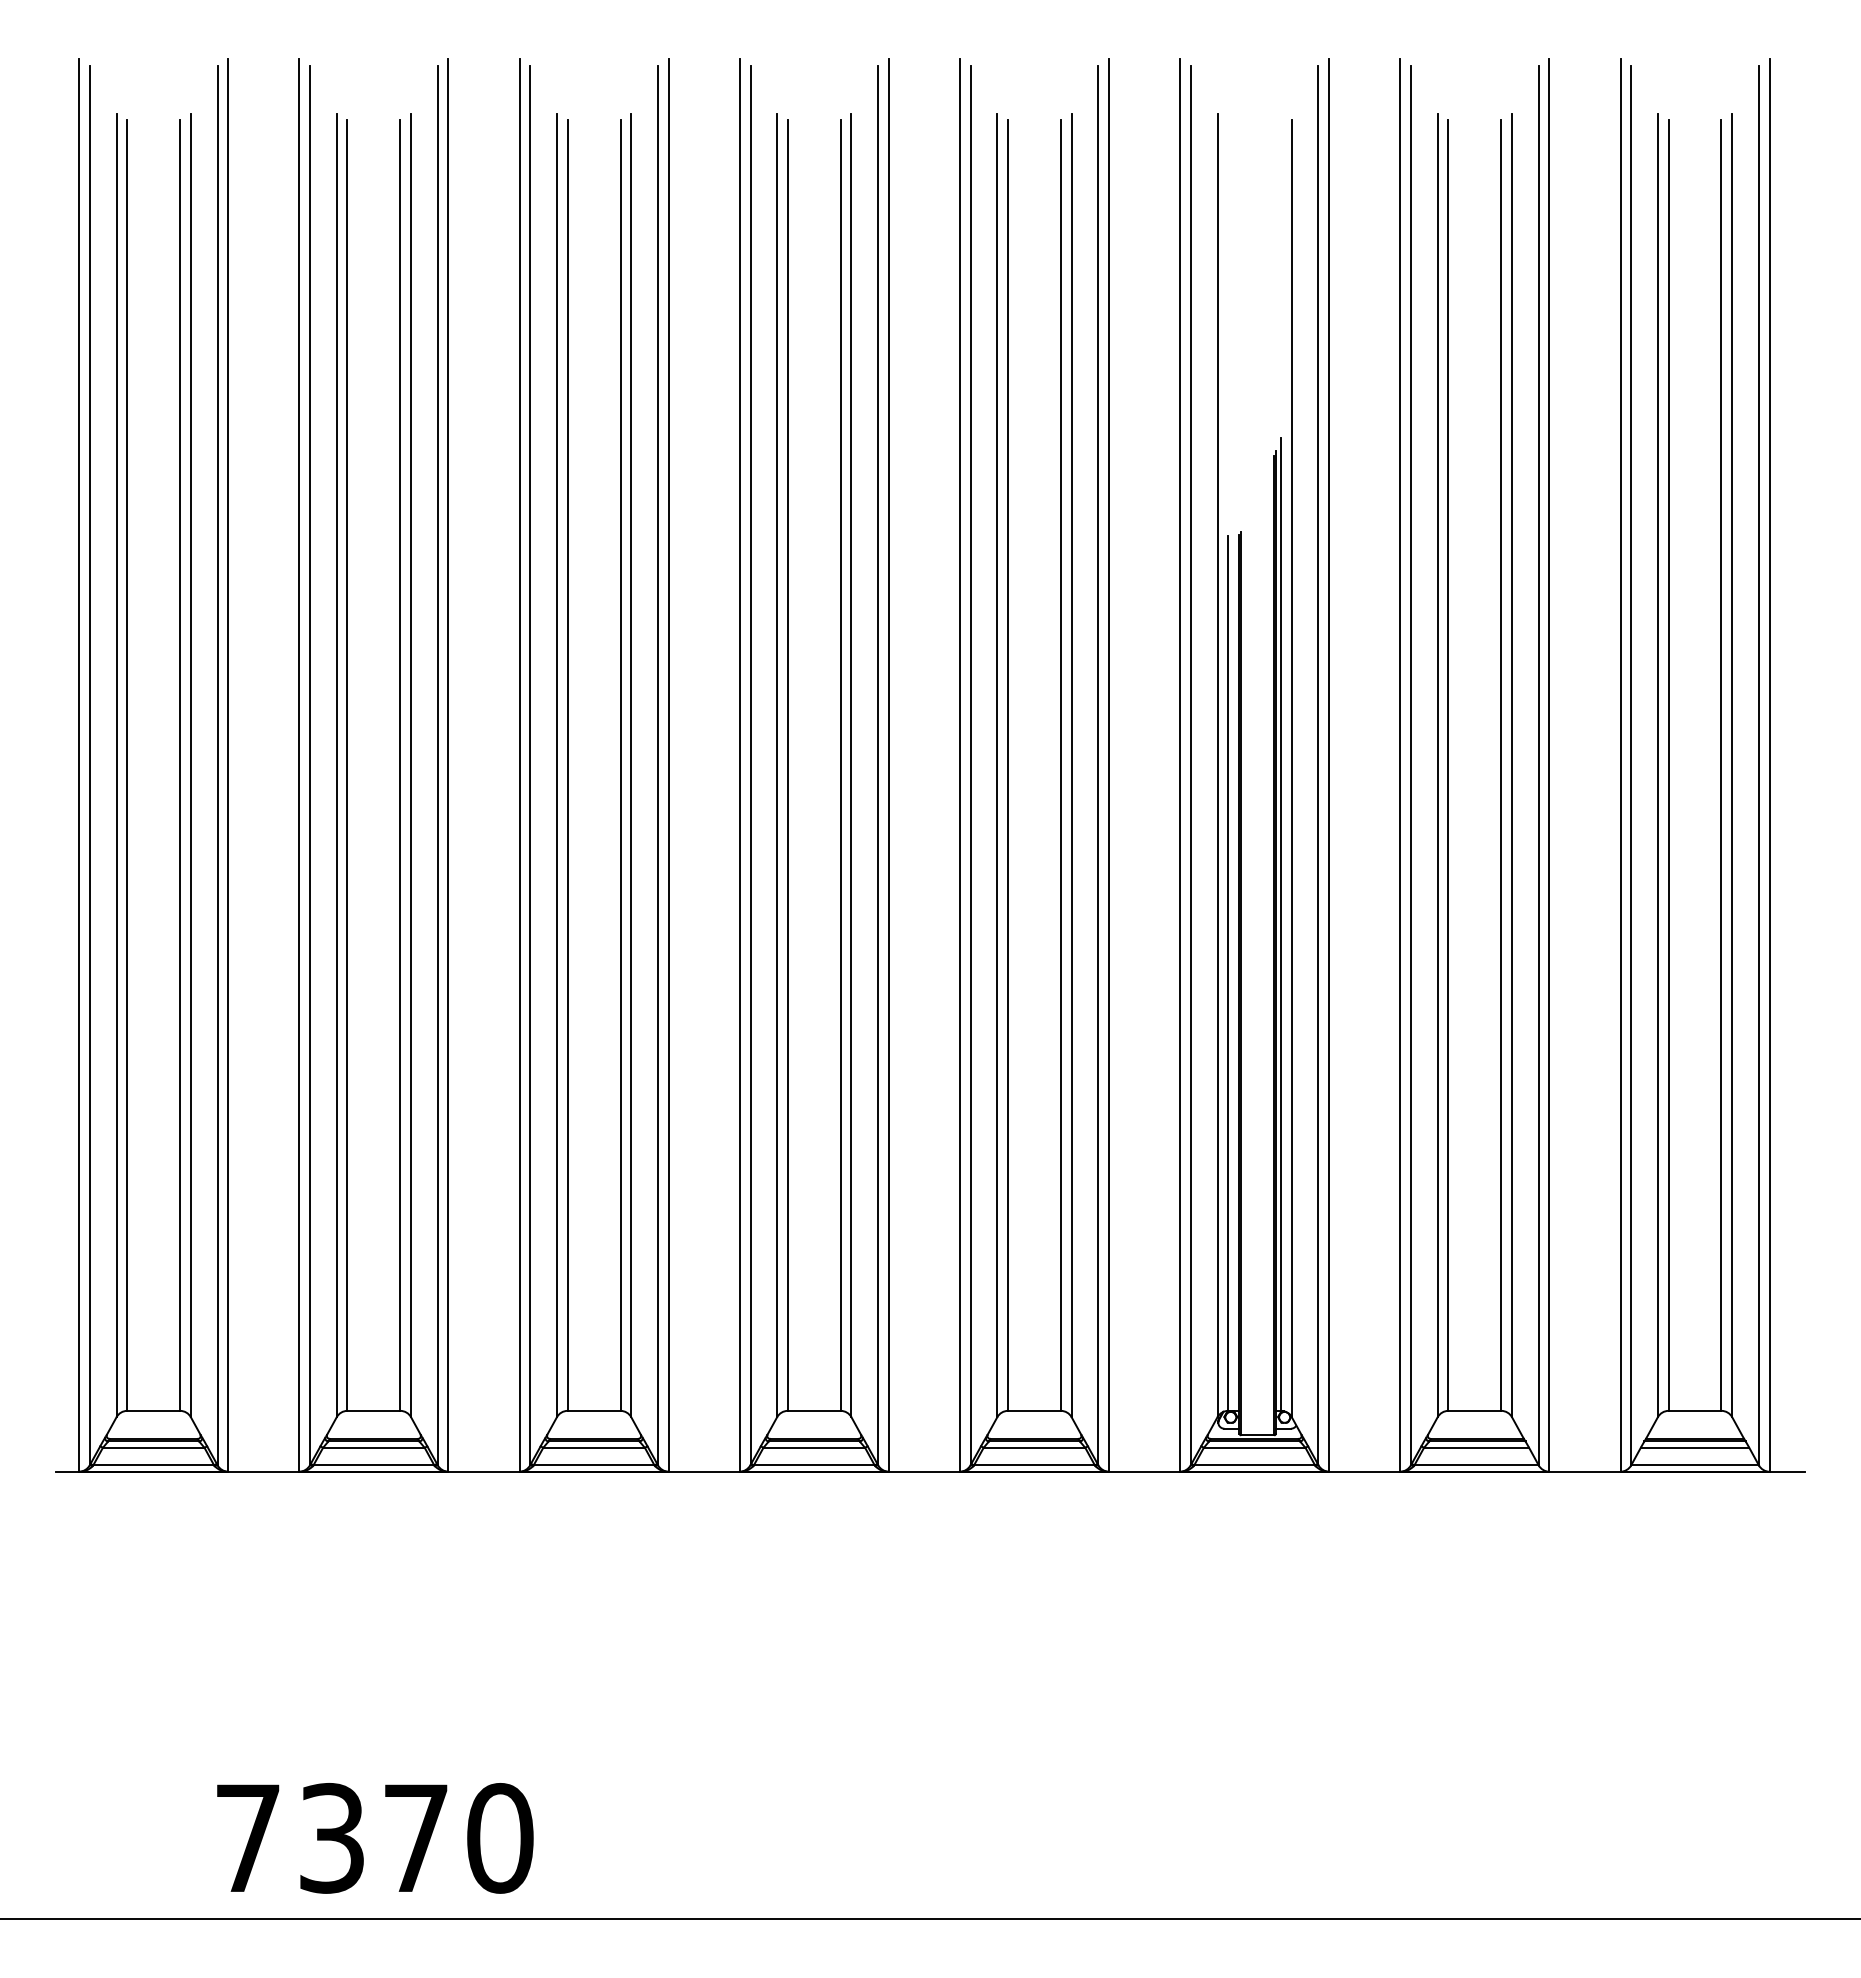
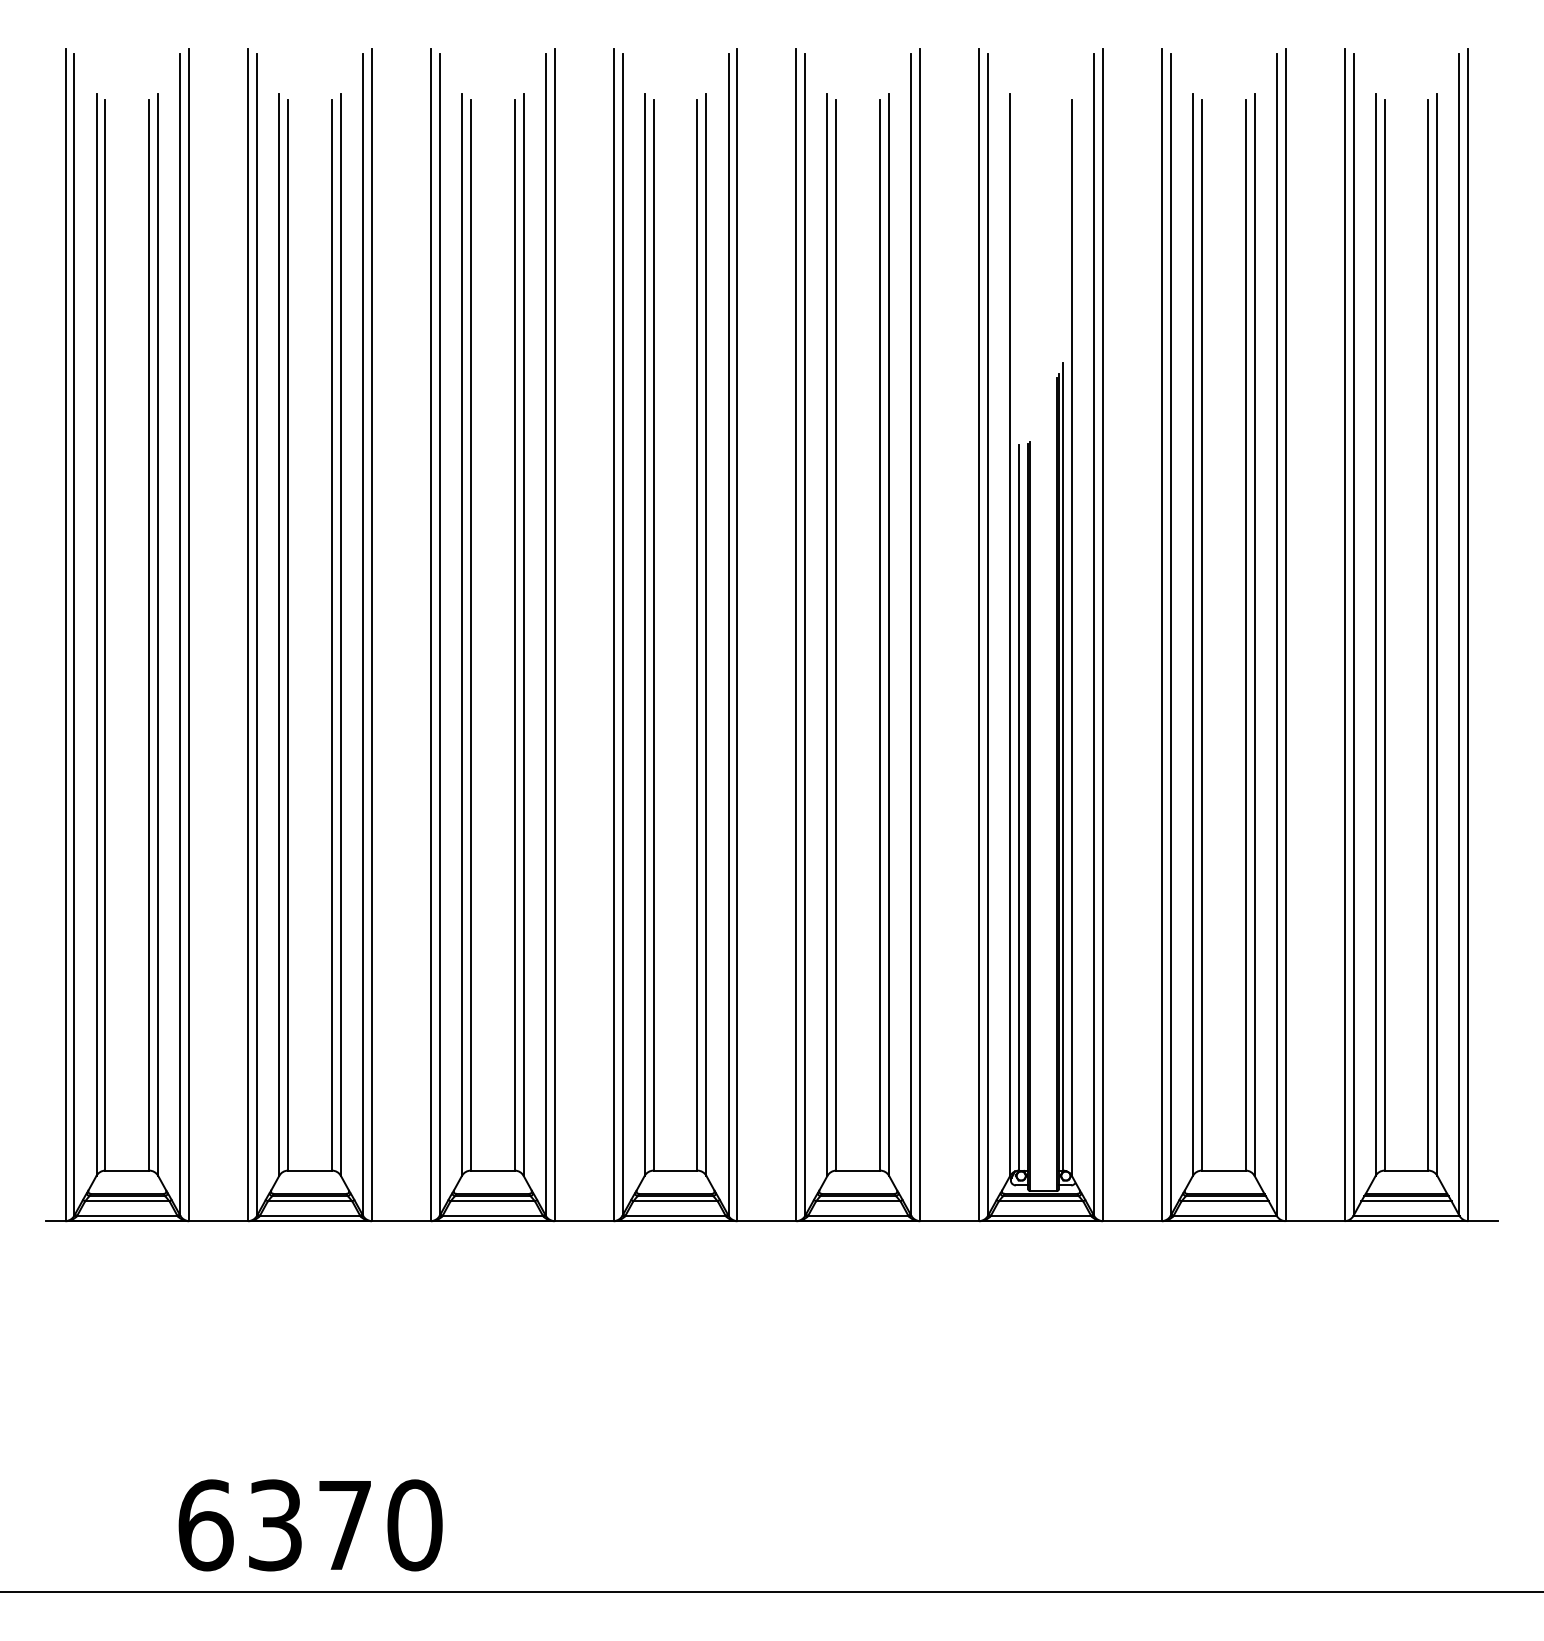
text: (248, 1838) -> (206, 1525), 7370 -> 6370

